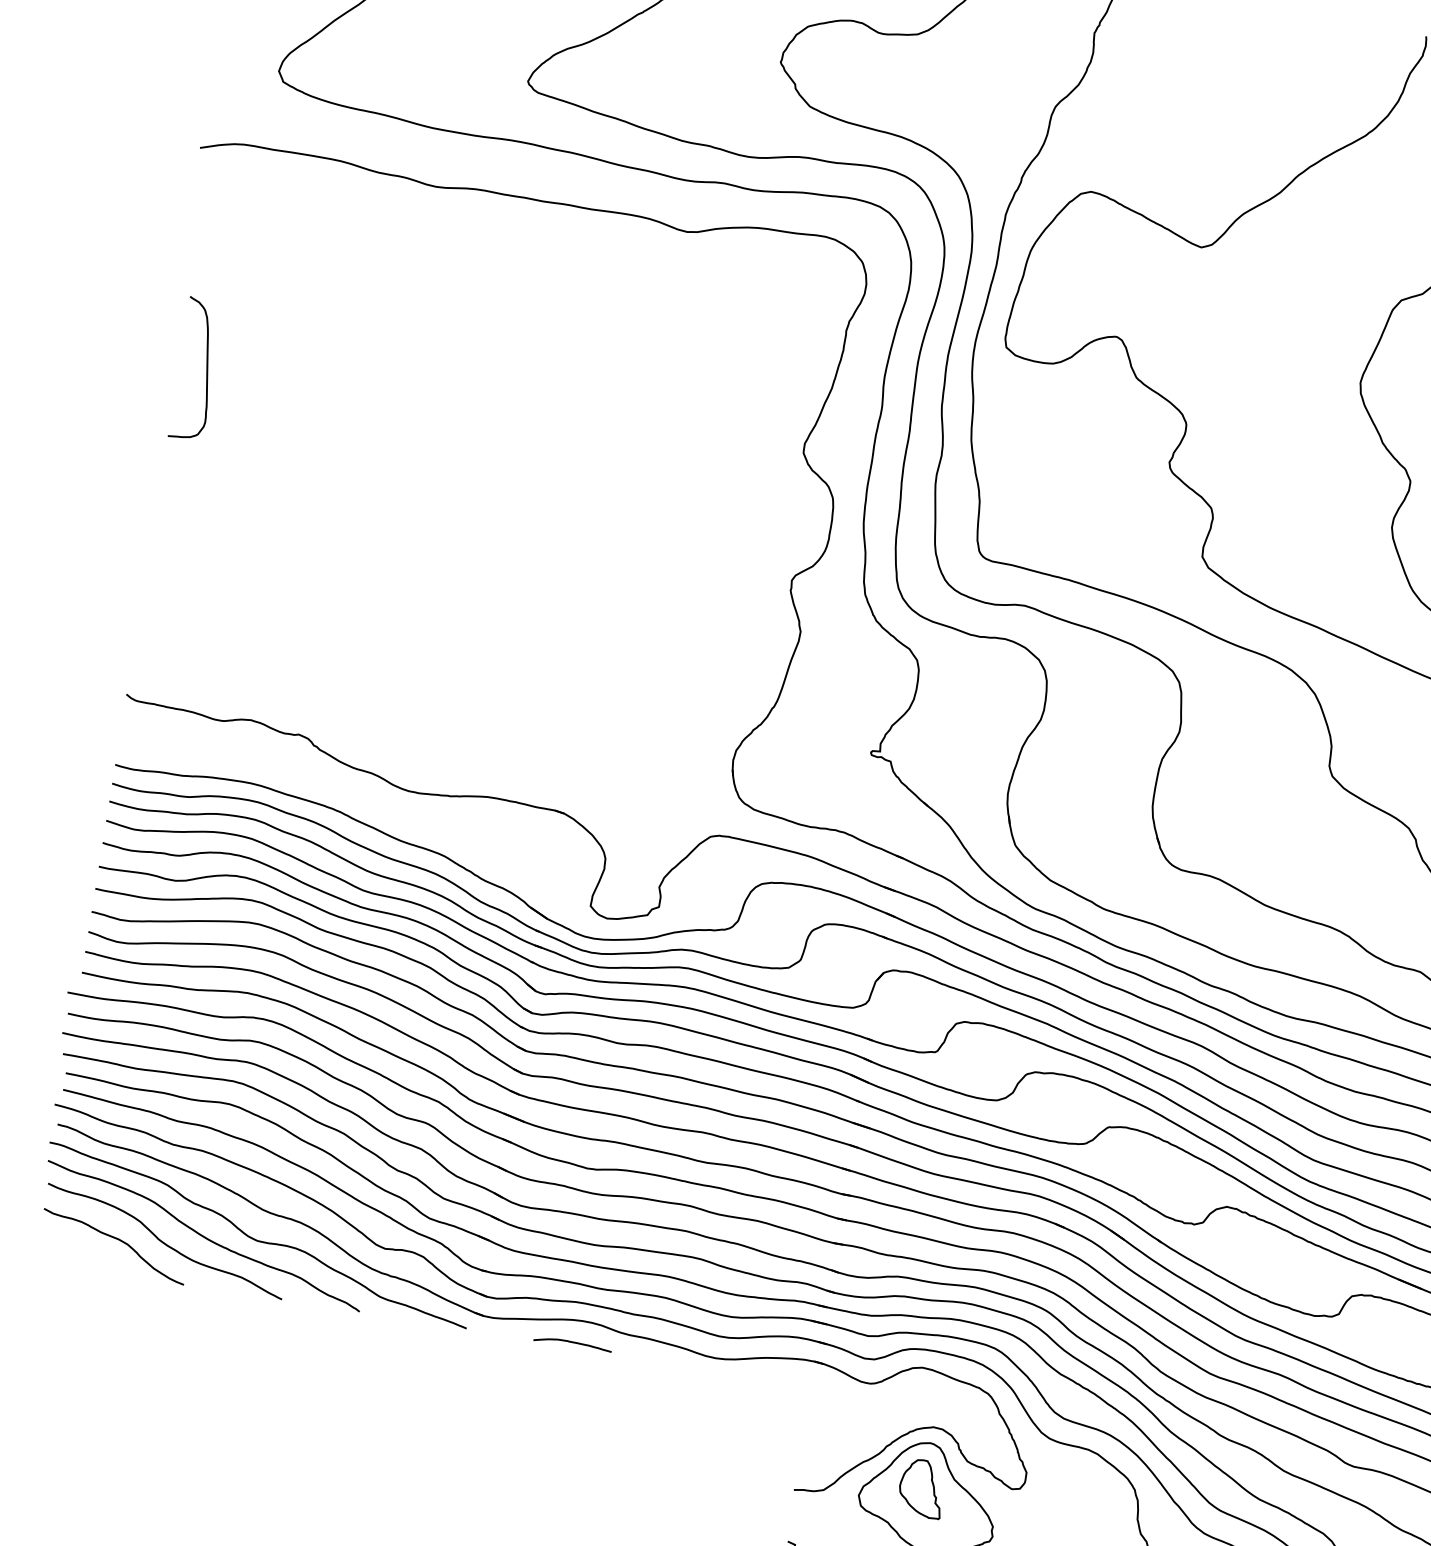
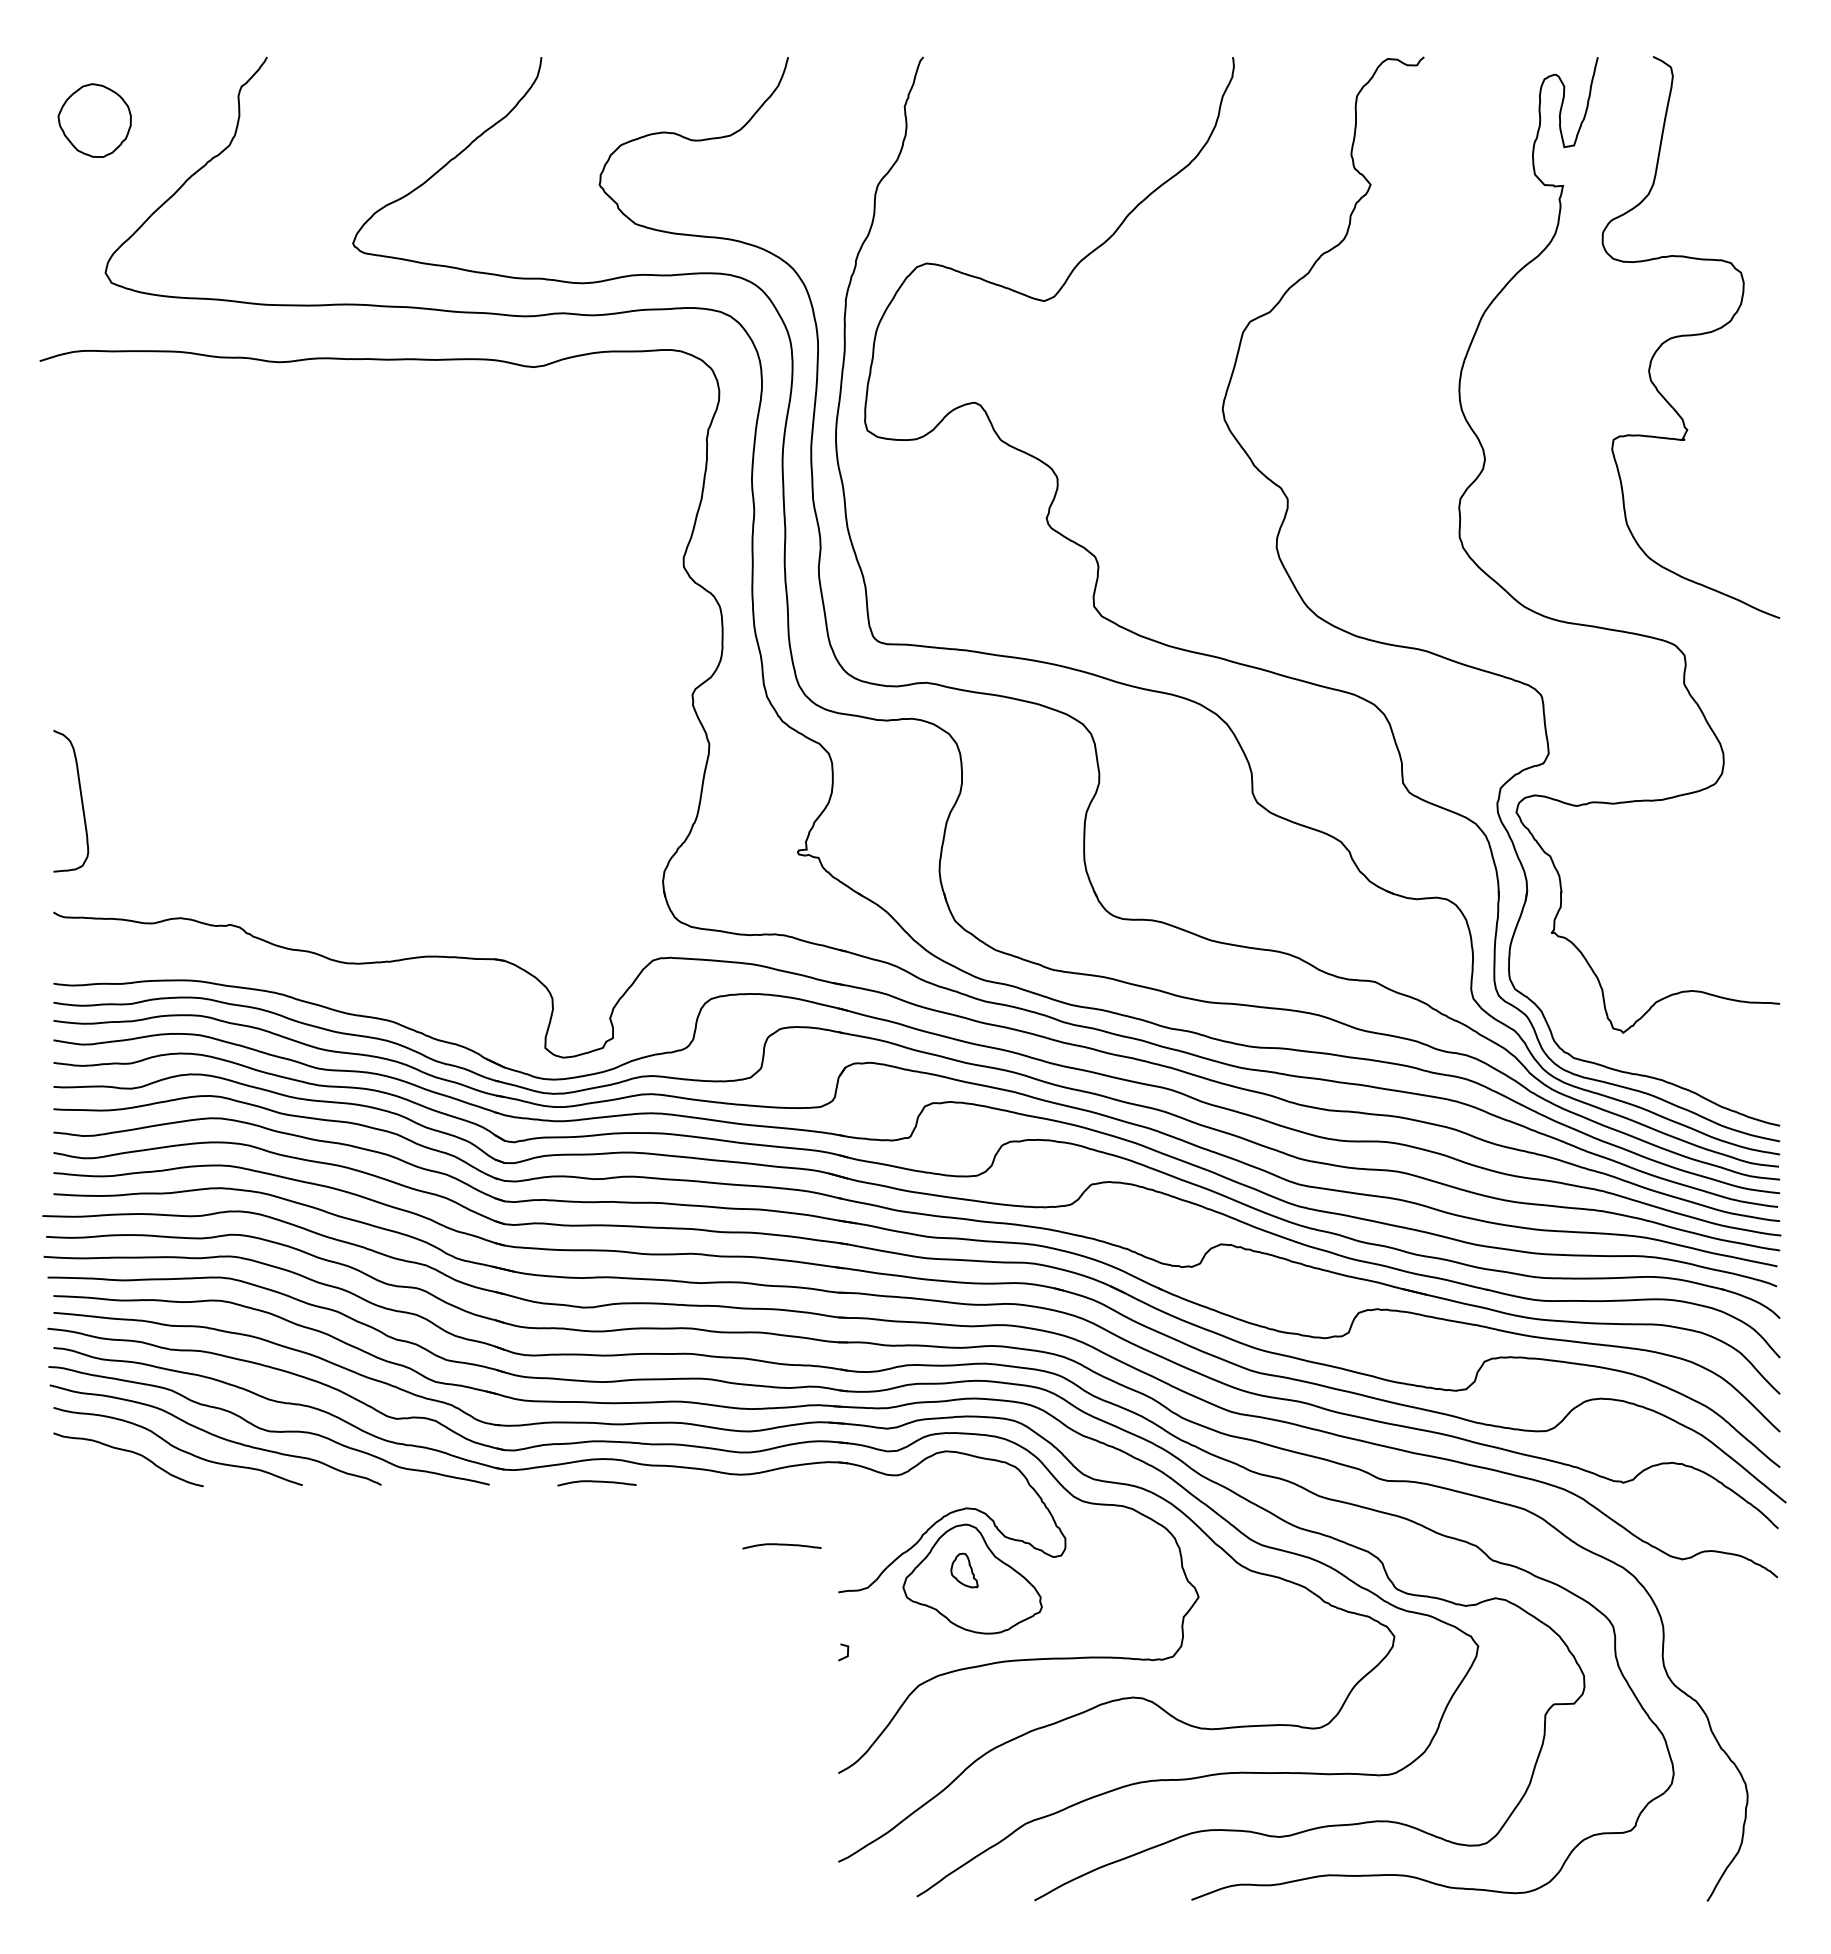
curve: (206, 367) -> (80, 798), moved
curve: (745, 1434) -> (781, 1545), added
part: (921, 1488) -> (964, 1570), size x0.6

